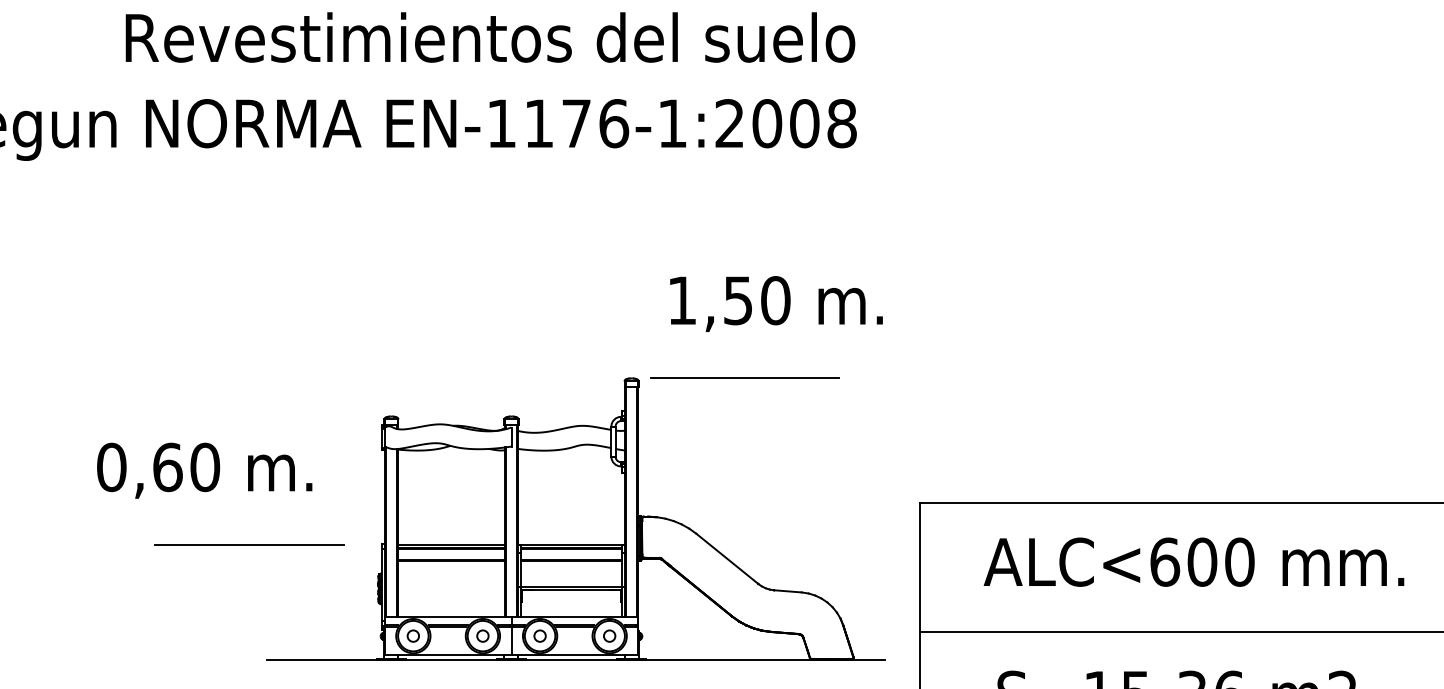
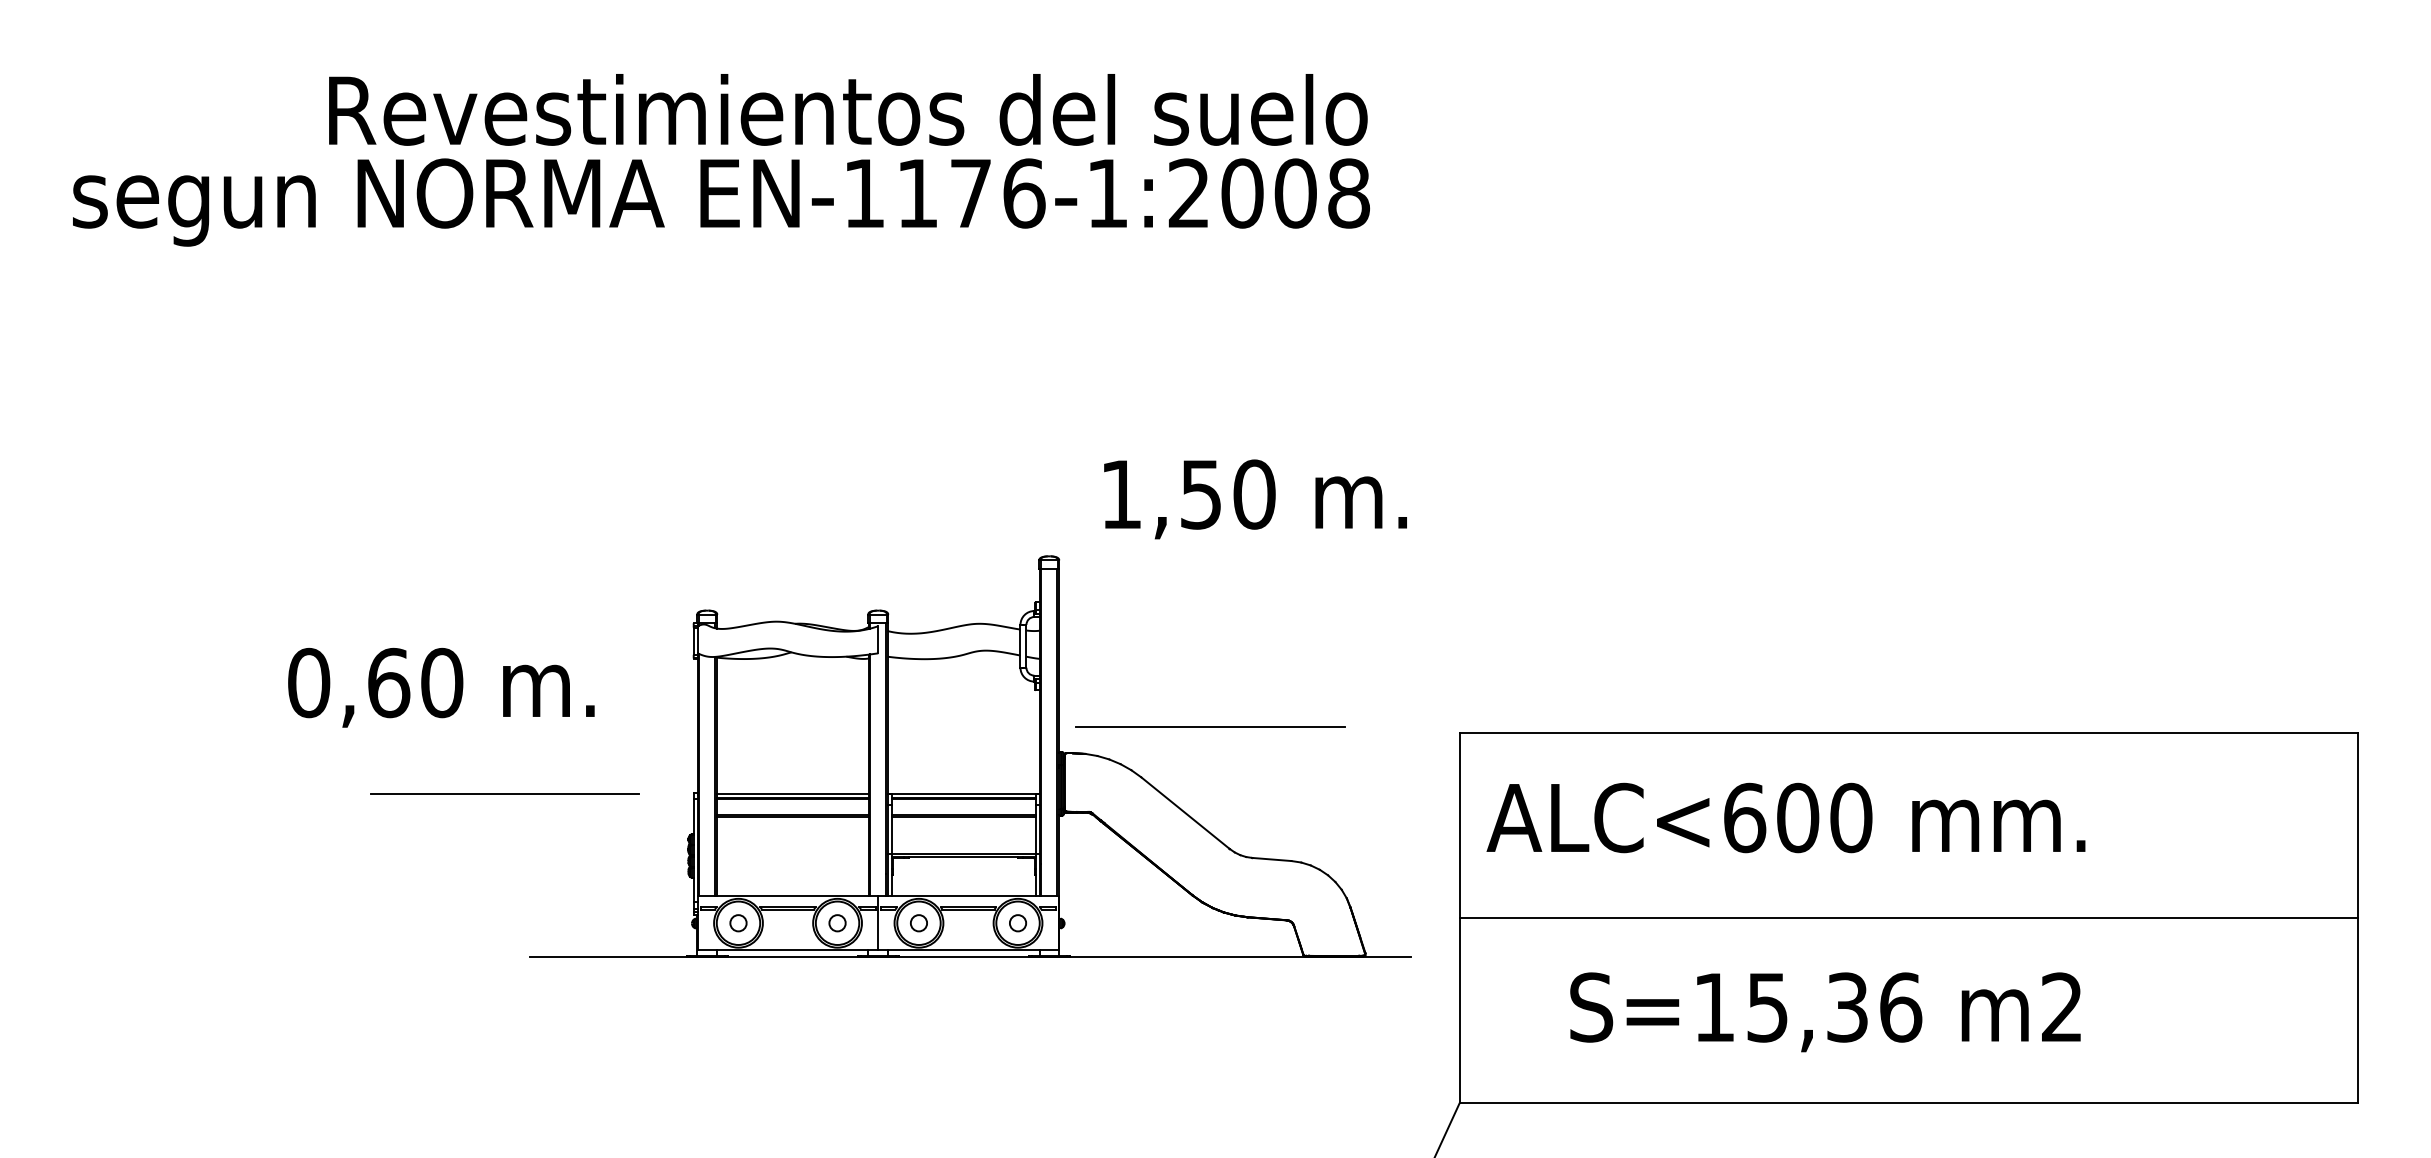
text: (490, 37) -> (848, 109), moved
text: (776, 304) -> (1255, 499), moved
line: (744, 377) -> (1210, 726), moved
text: (1193, 561) -> (1785, 817), moved

